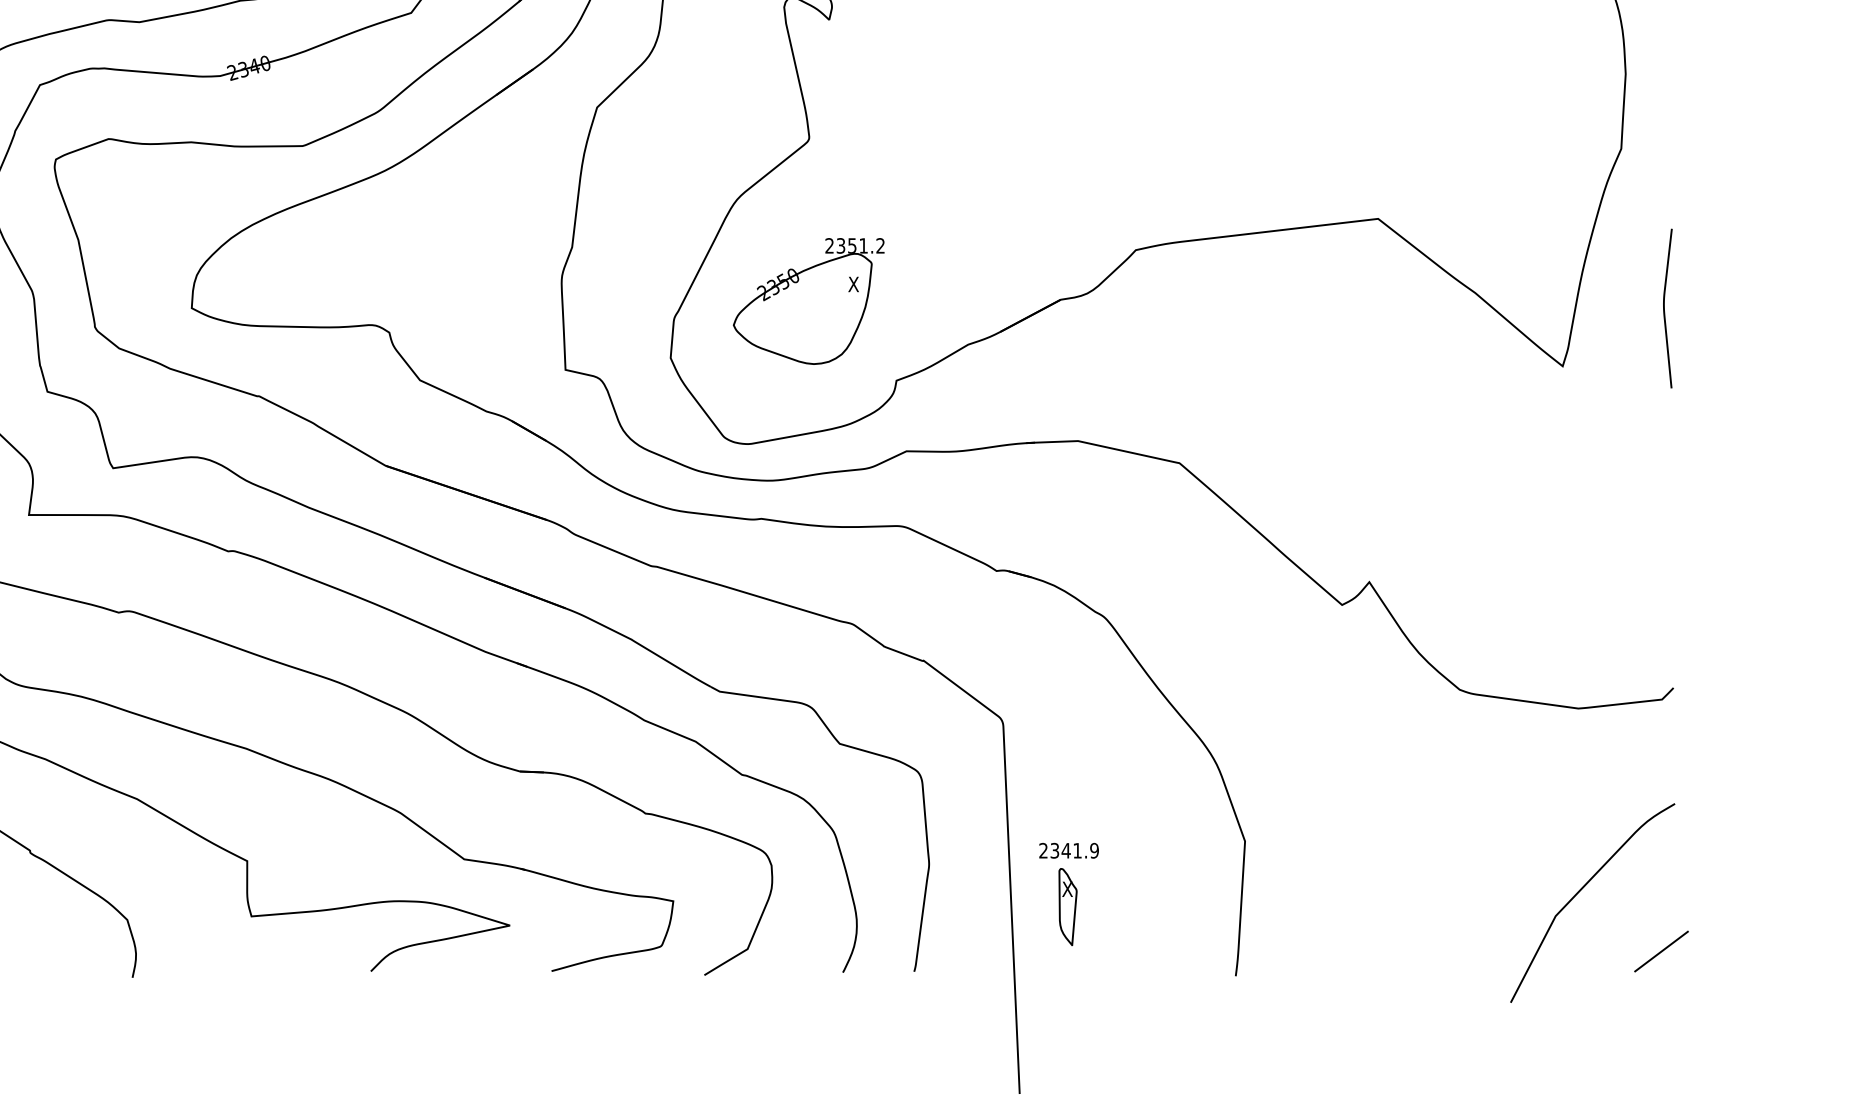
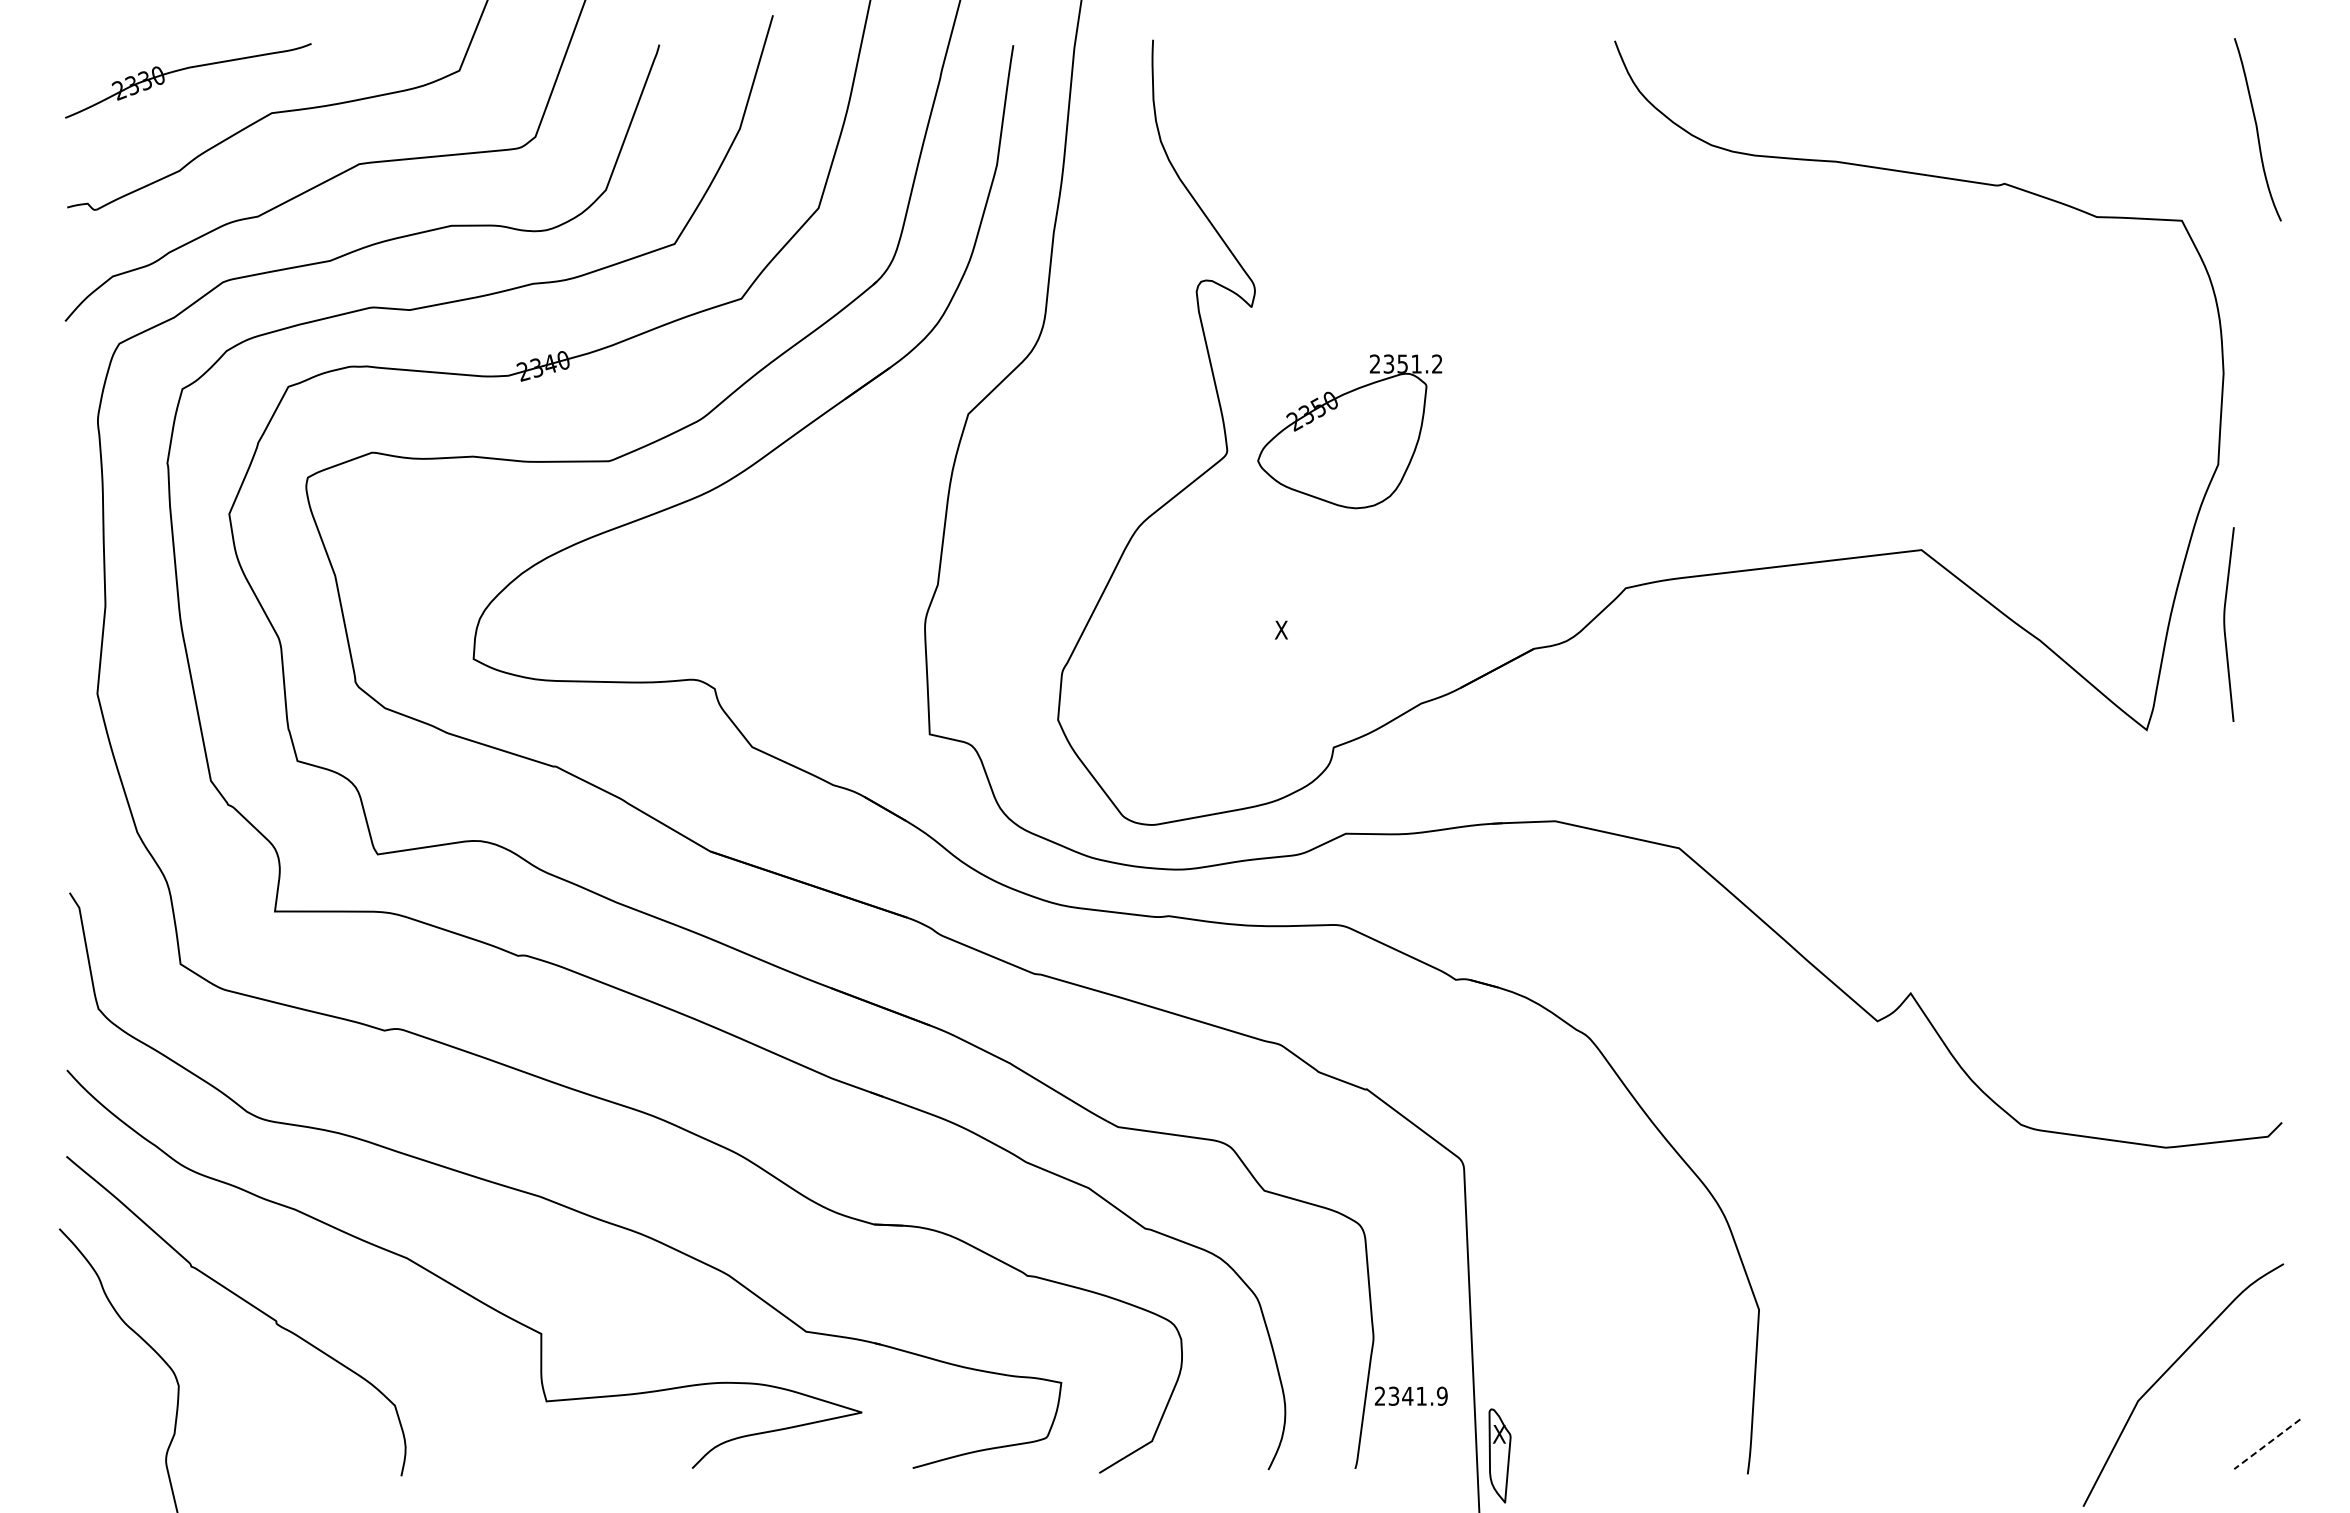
part: (808, 301) -> (1349, 431), moved
curve: (1664, 308) -> (2225, 624), moved
text: (1069, 850) -> (1411, 1395), moved
part: (1067, 906) -> (1499, 1455), moved
line: (1660, 951) -> (2266, 1444), solid -> dashed

